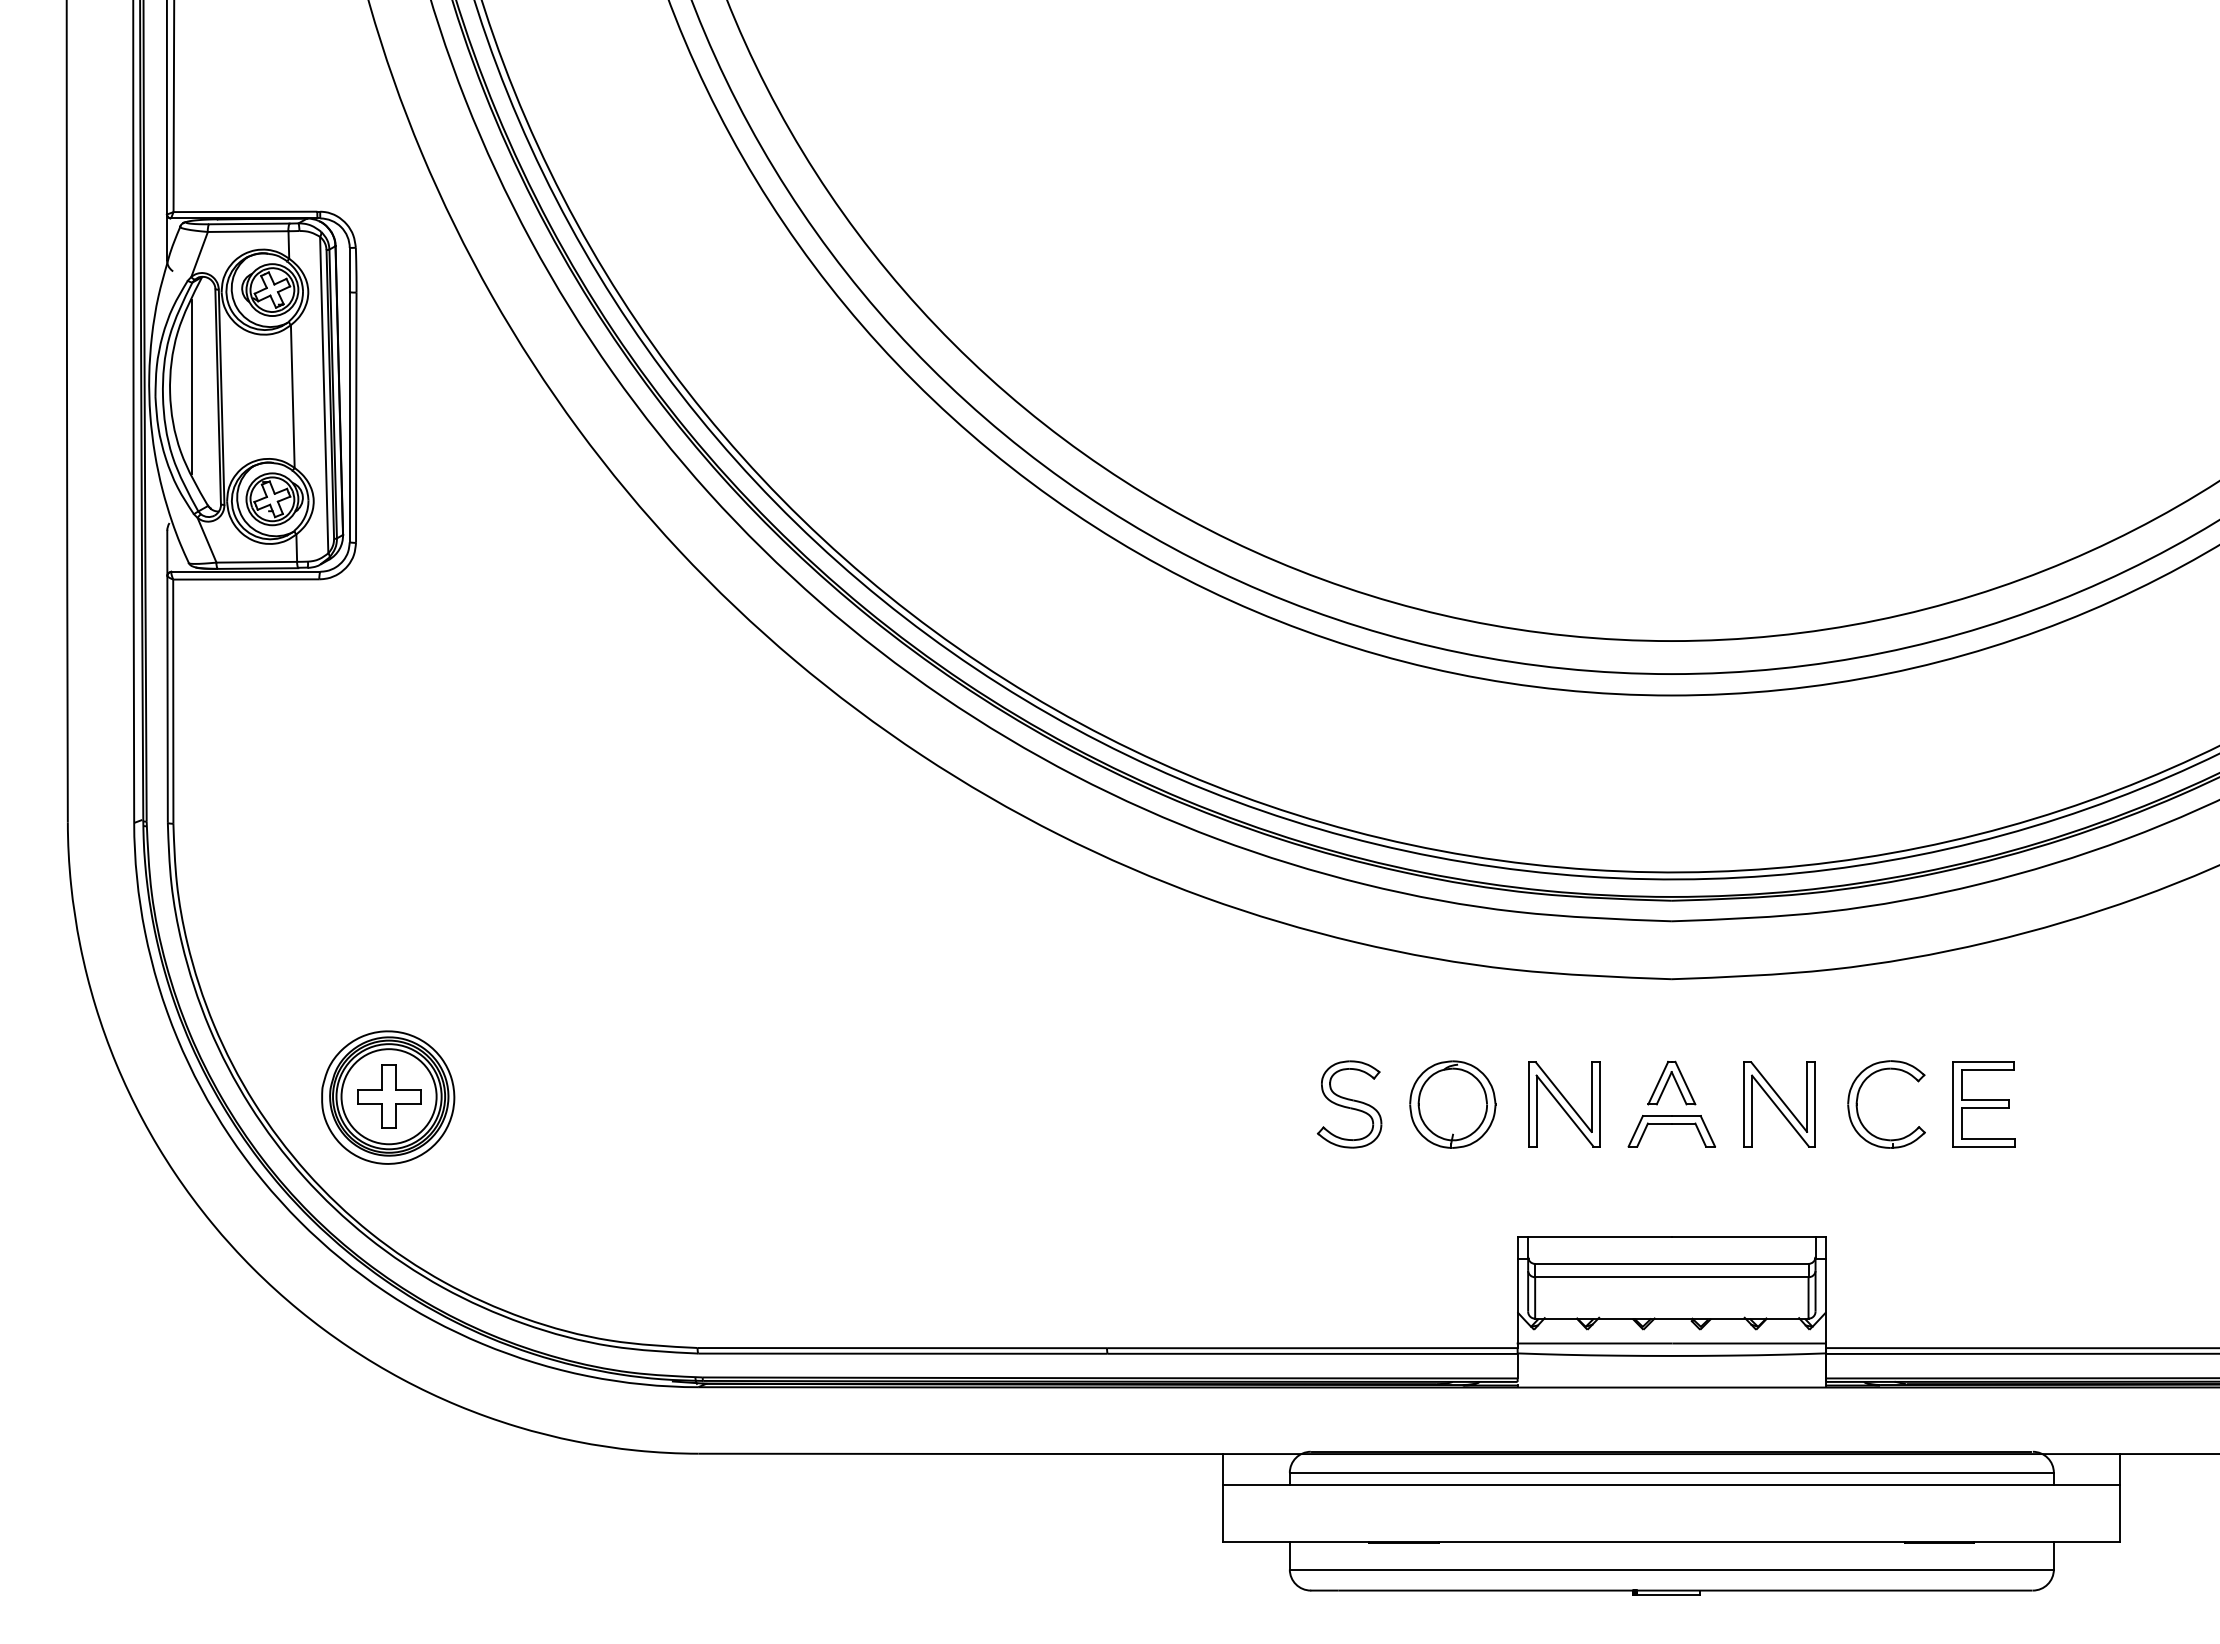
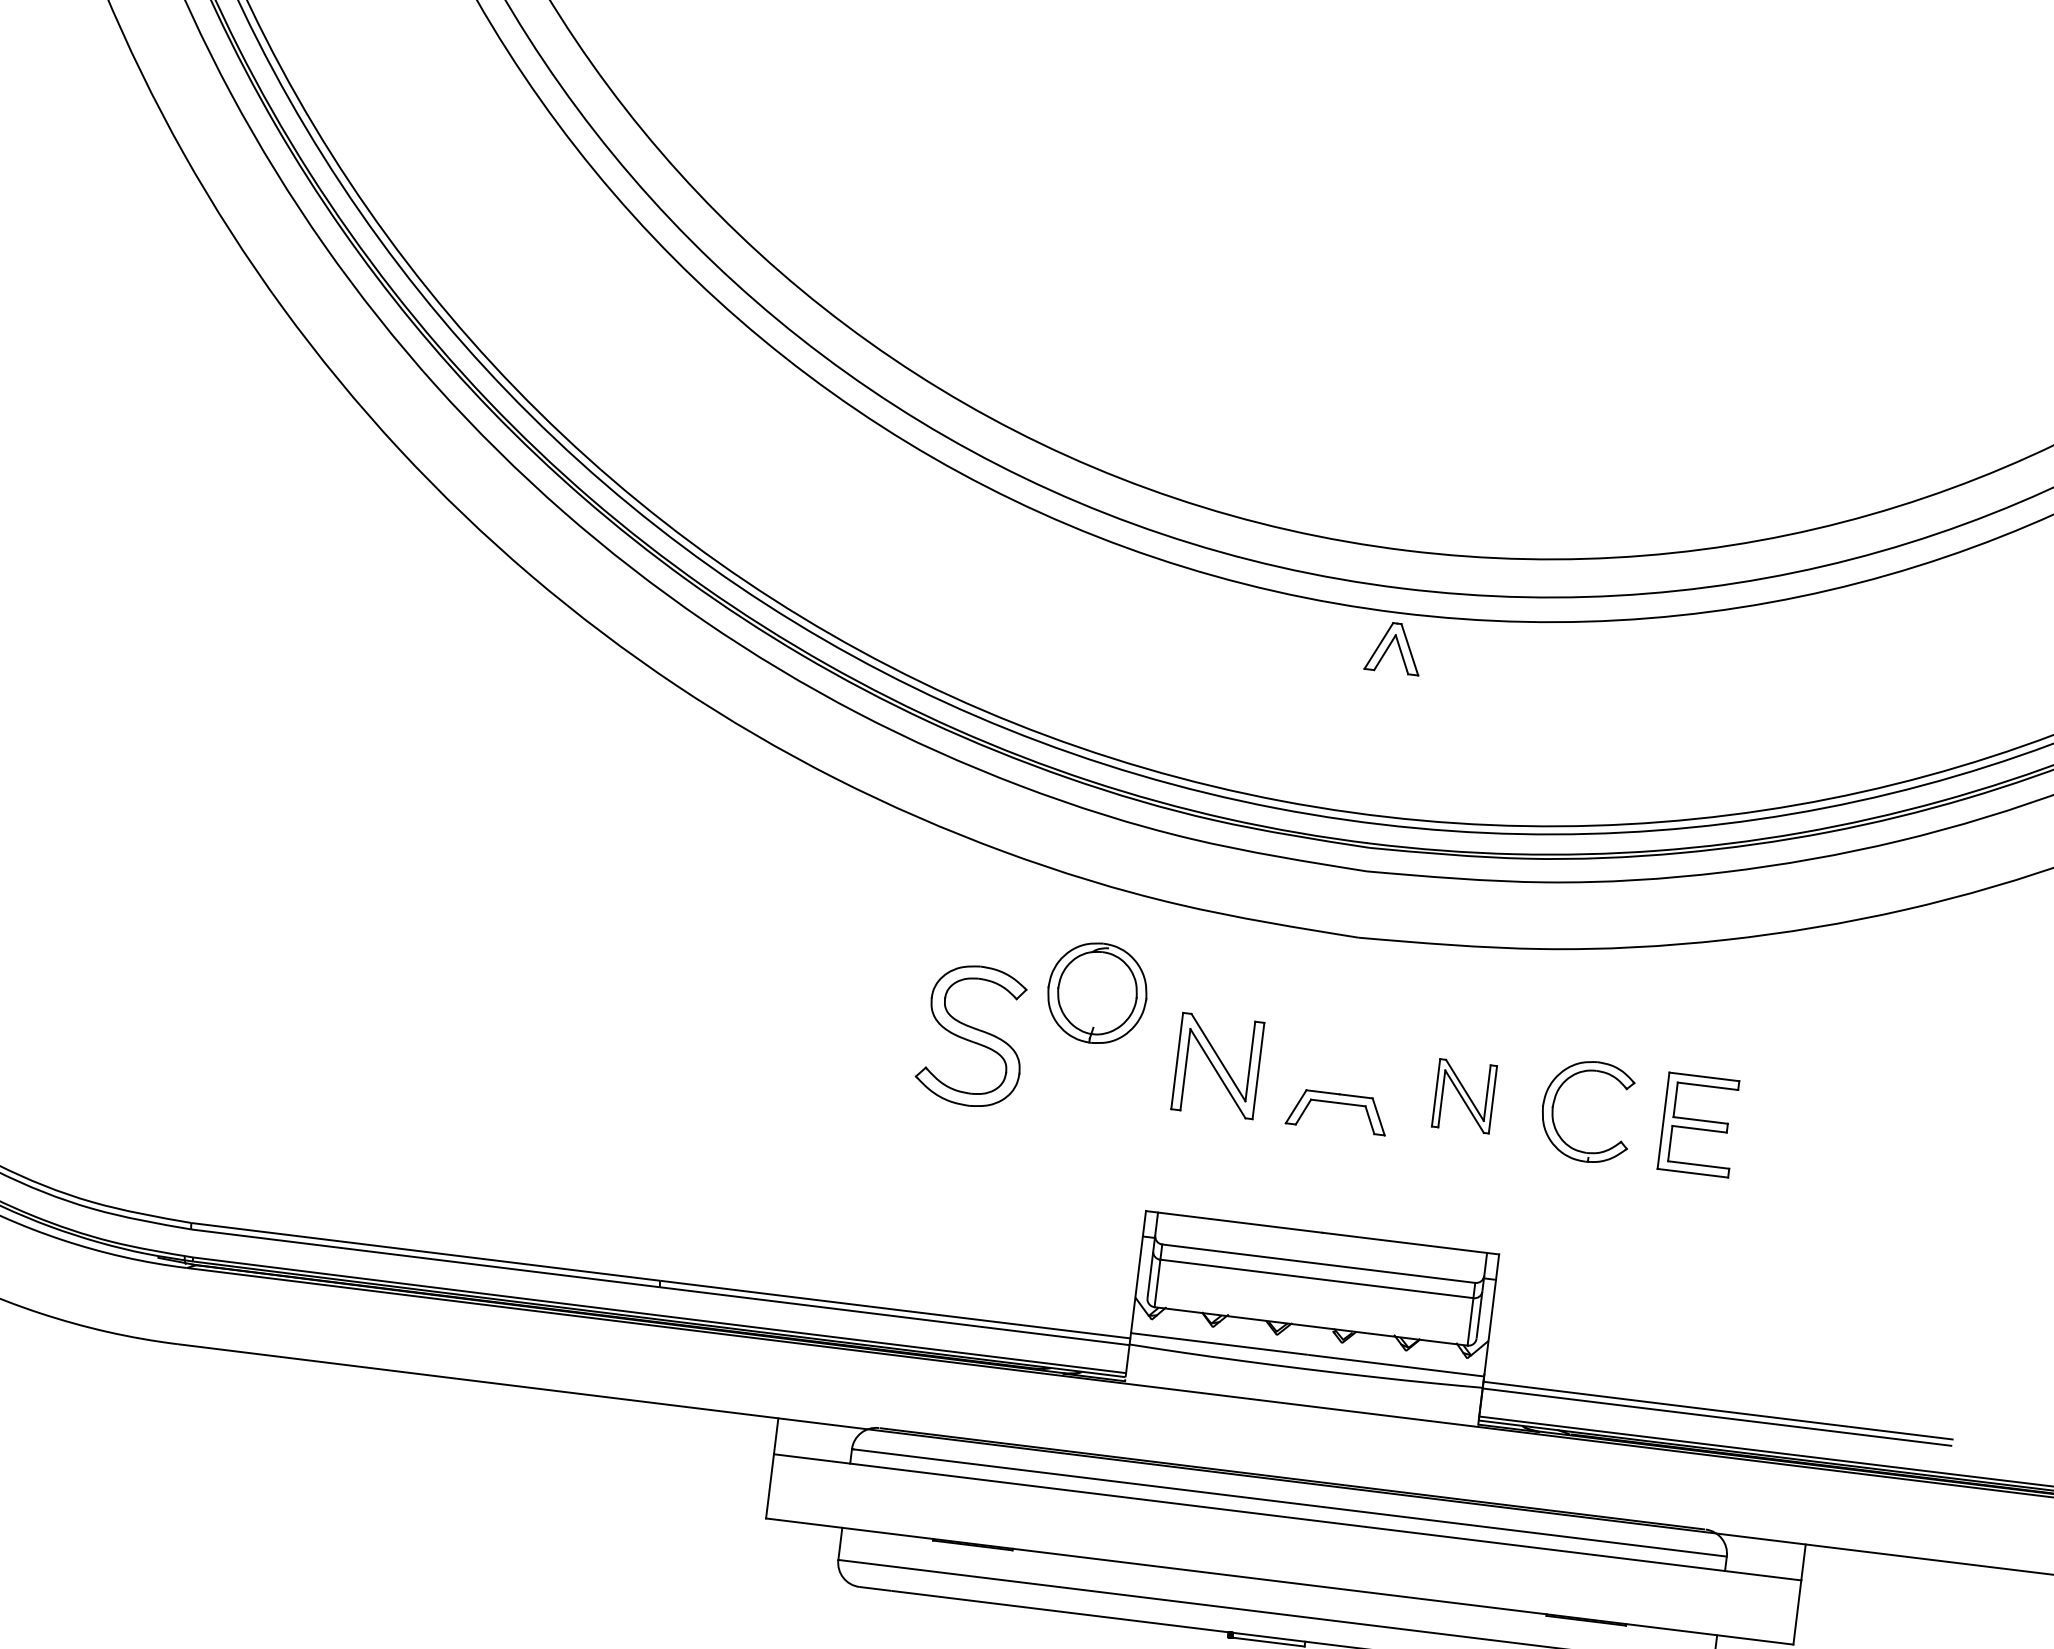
part: (1671, 1082) -> (1394, 647), moved
part: (1349, 1104) -> (972, 1035), size x1.4
part: (1452, 1104) -> (1097, 993), moved
part: (1779, 1104) -> (1464, 1096), size x0.7

